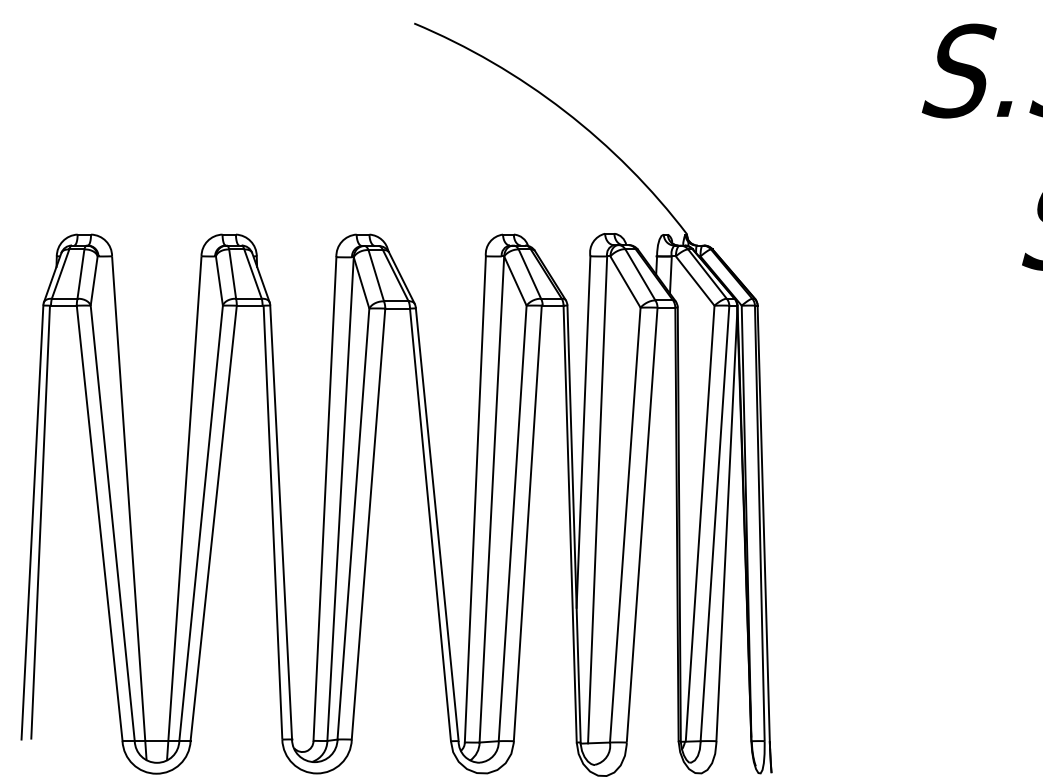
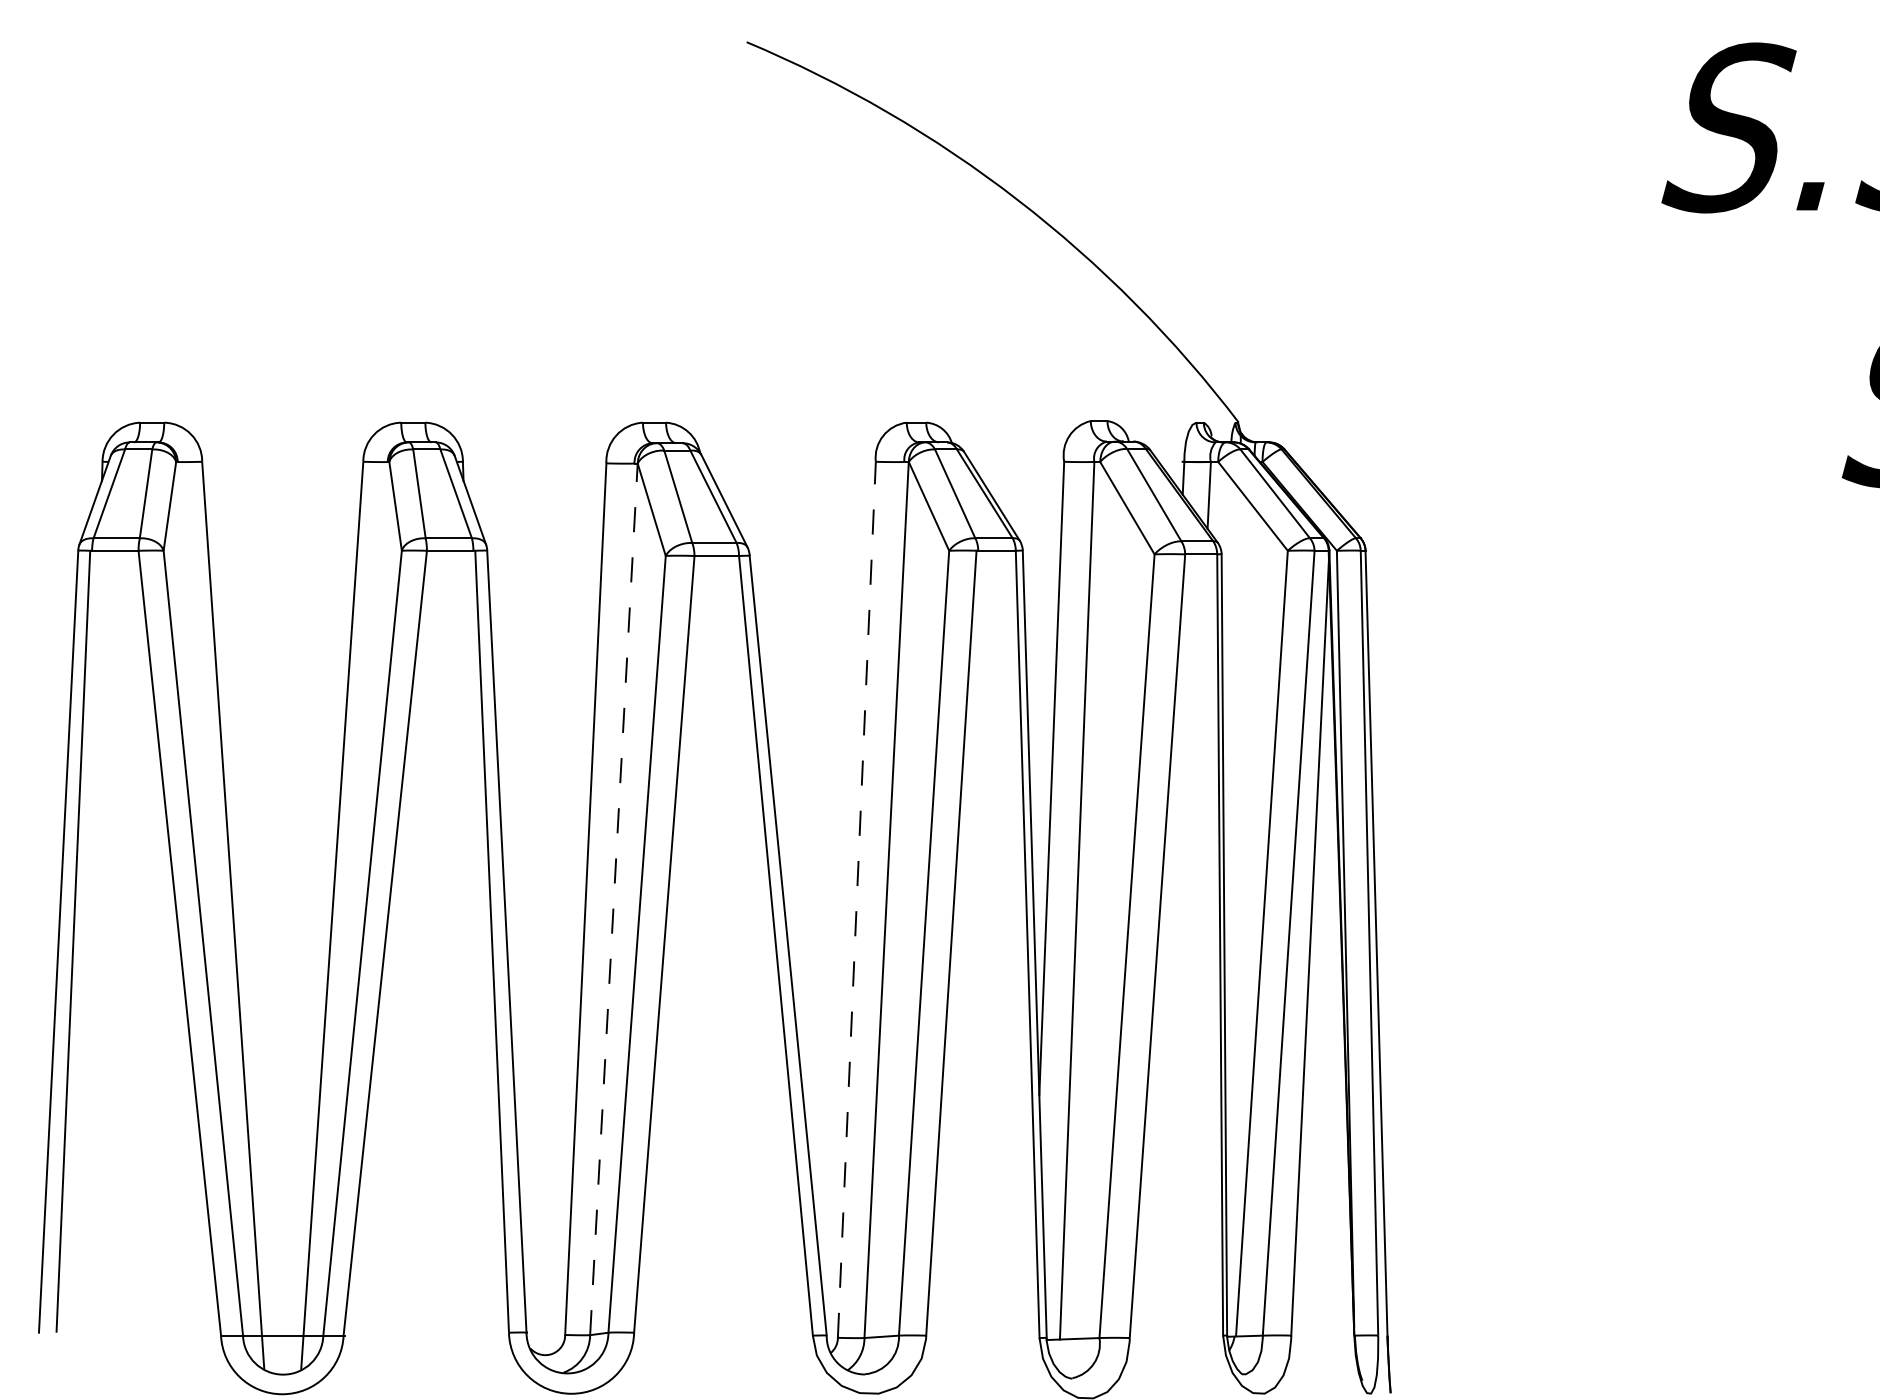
line: (340, 498) -> (613, 898), solid -> dashed
line: (475, 498) -> (857, 898), solid -> dashed

